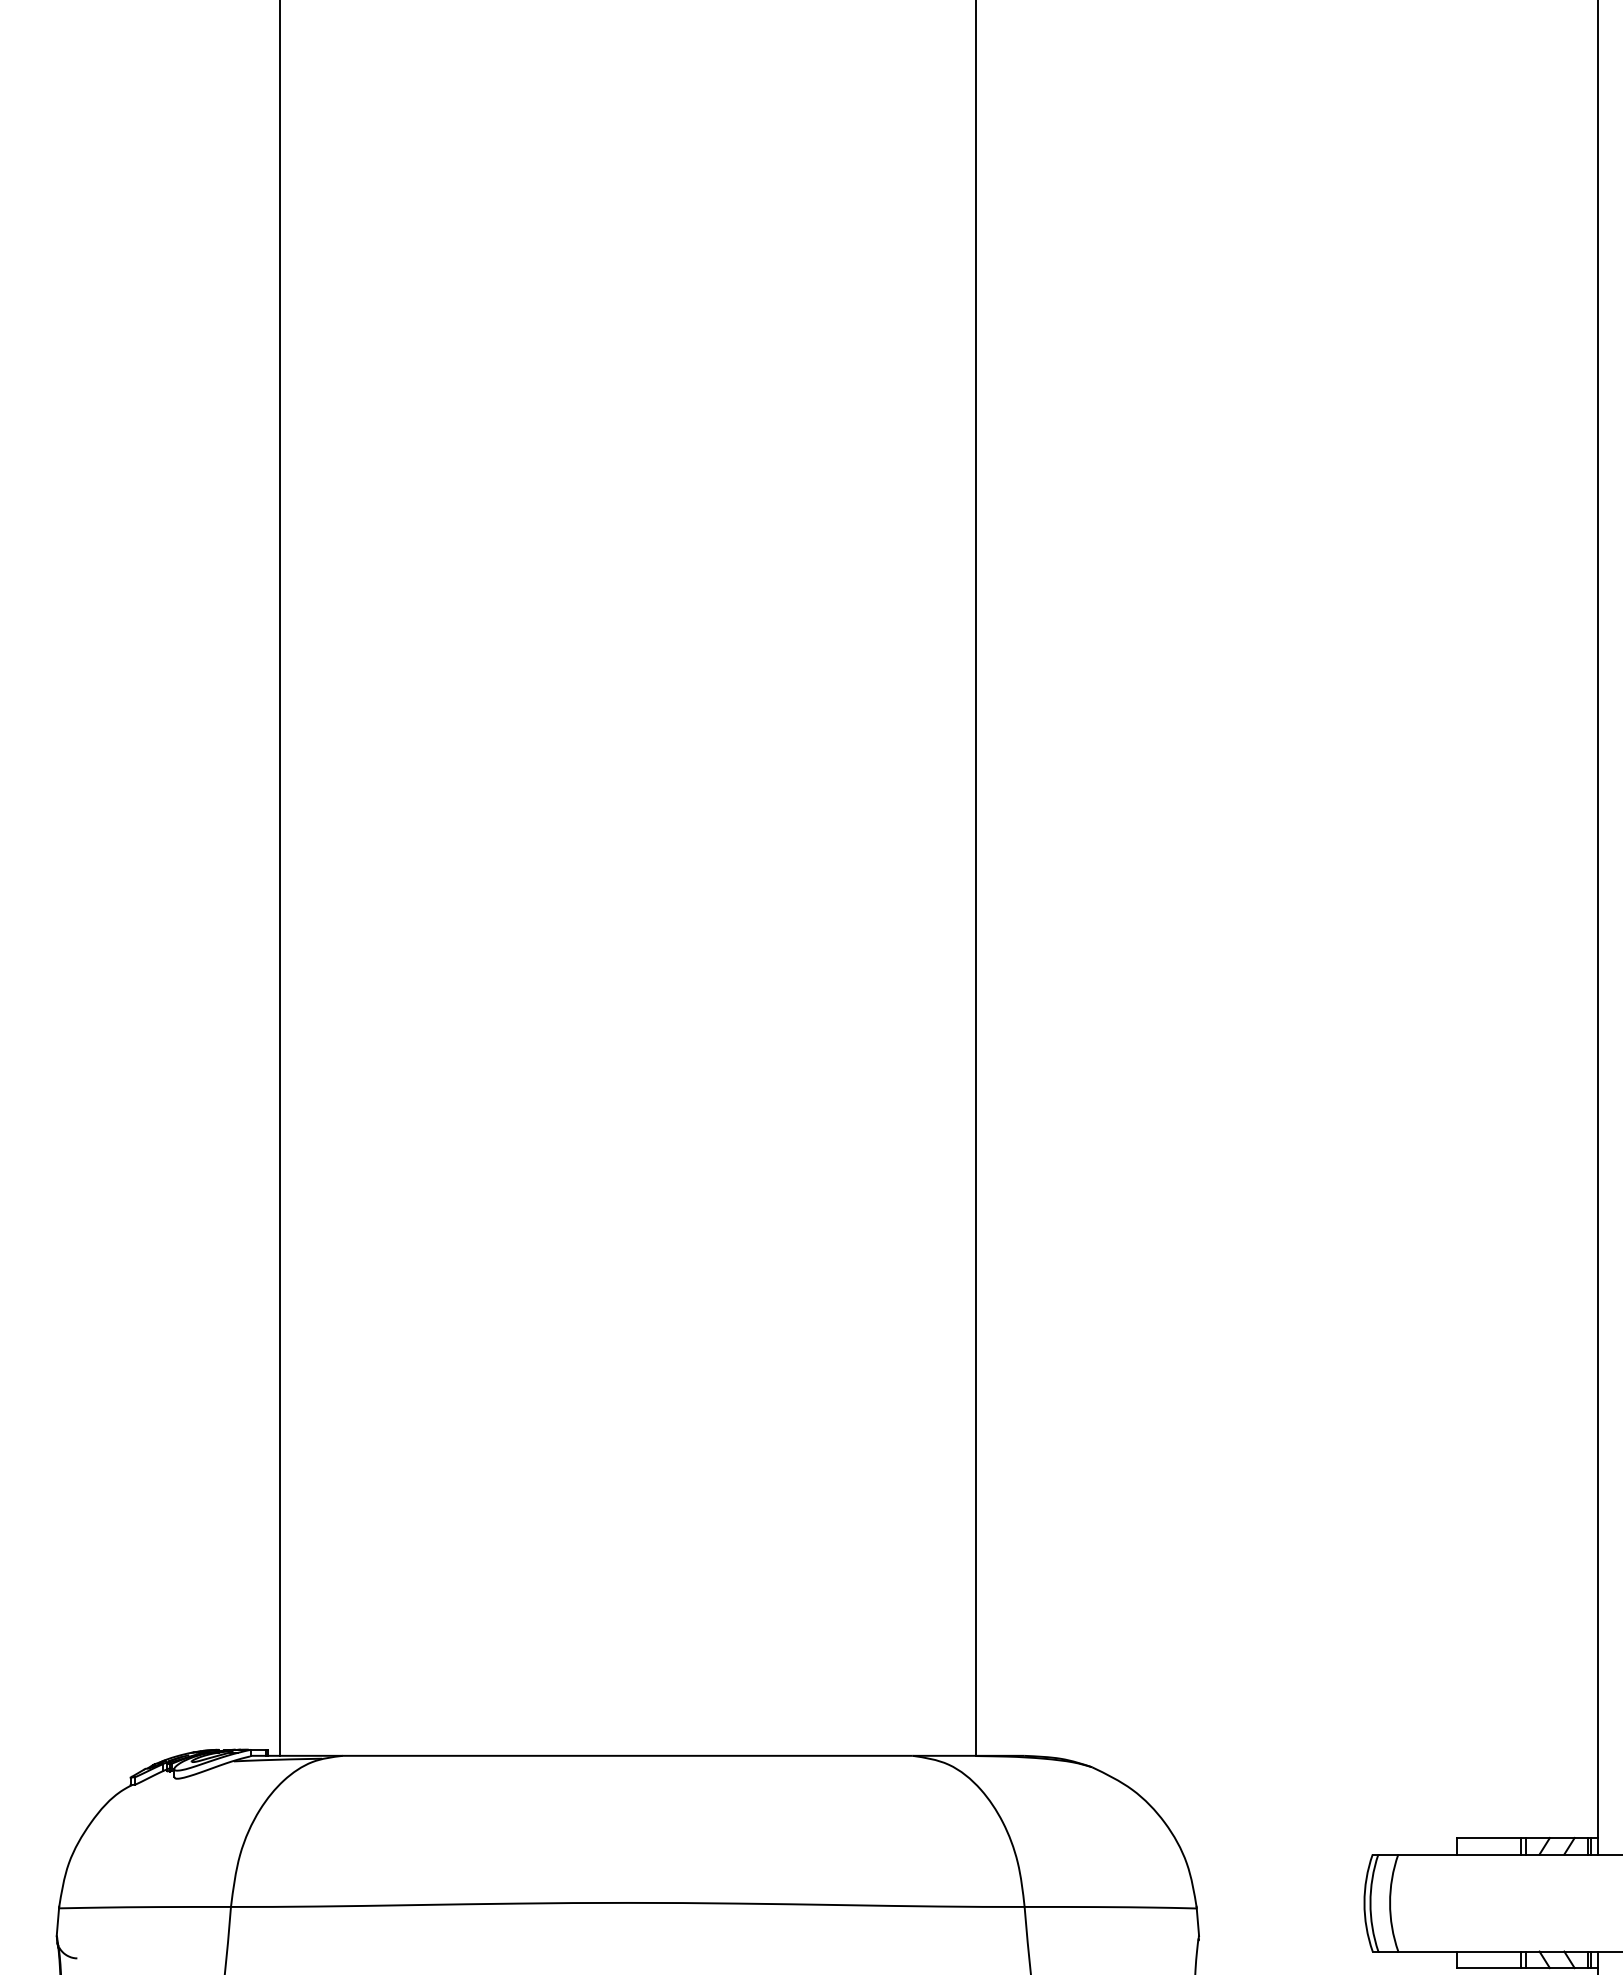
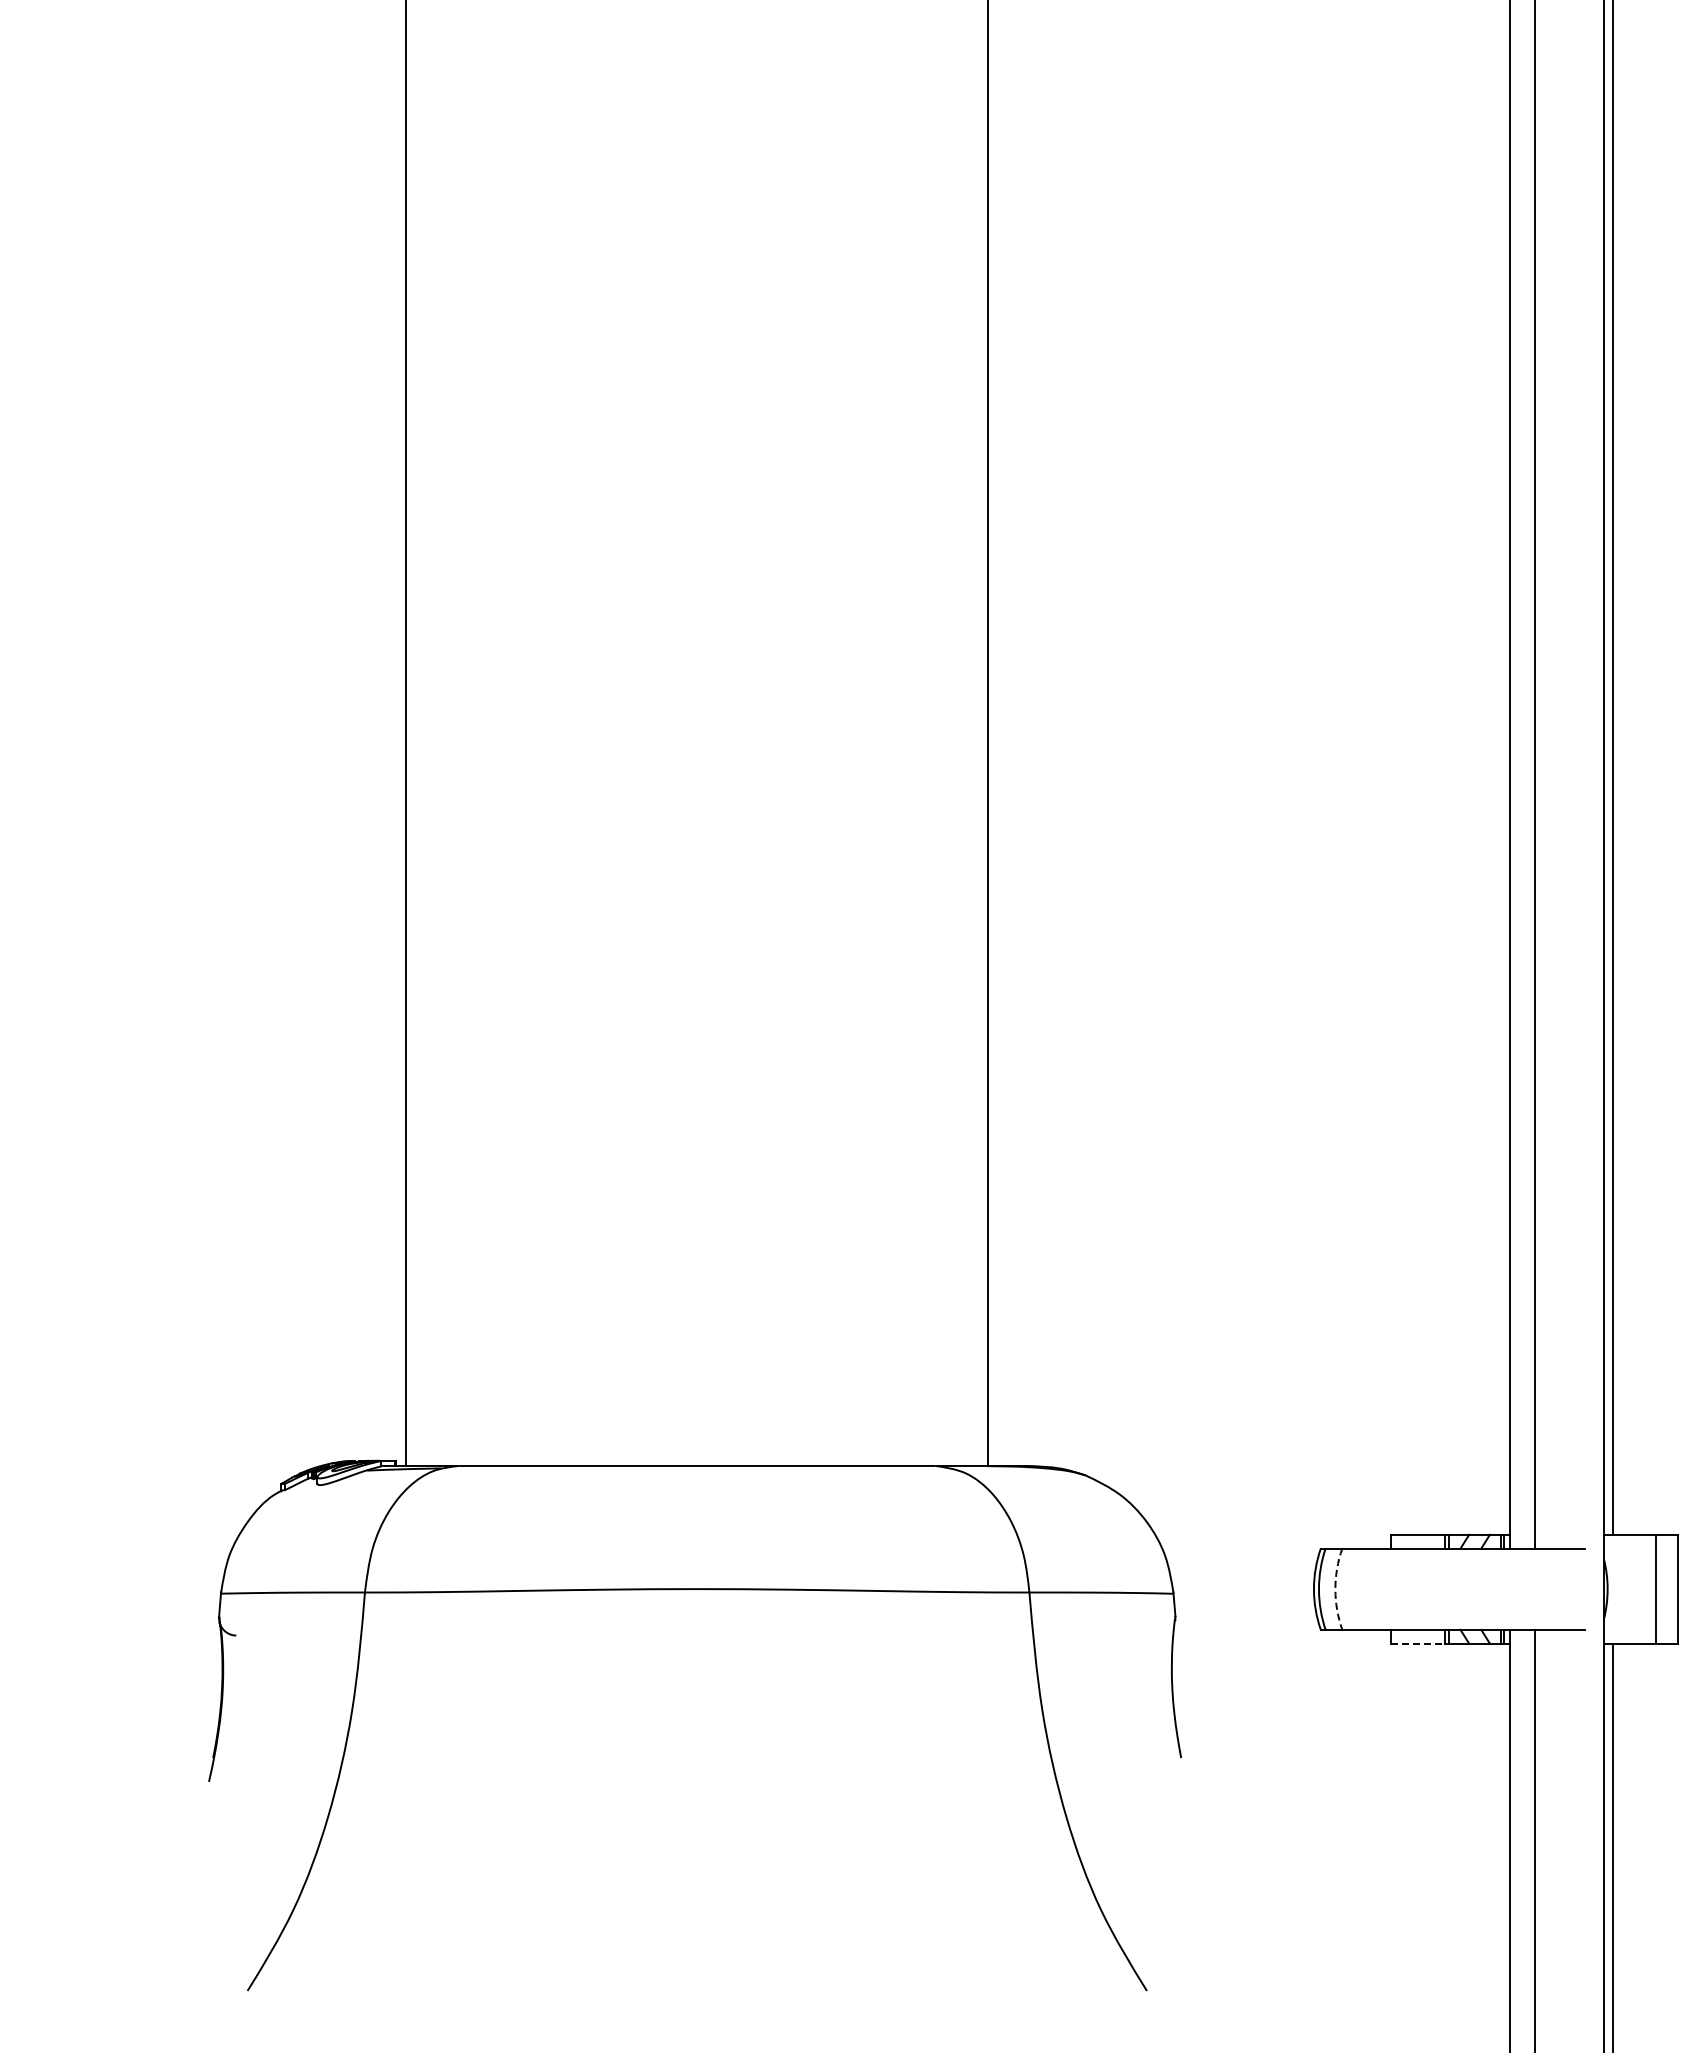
arc: (1390, 1903) -> (1335, 1589), solid -> dashed
line: (1489, 1967) -> (1418, 1643), solid -> dashed

